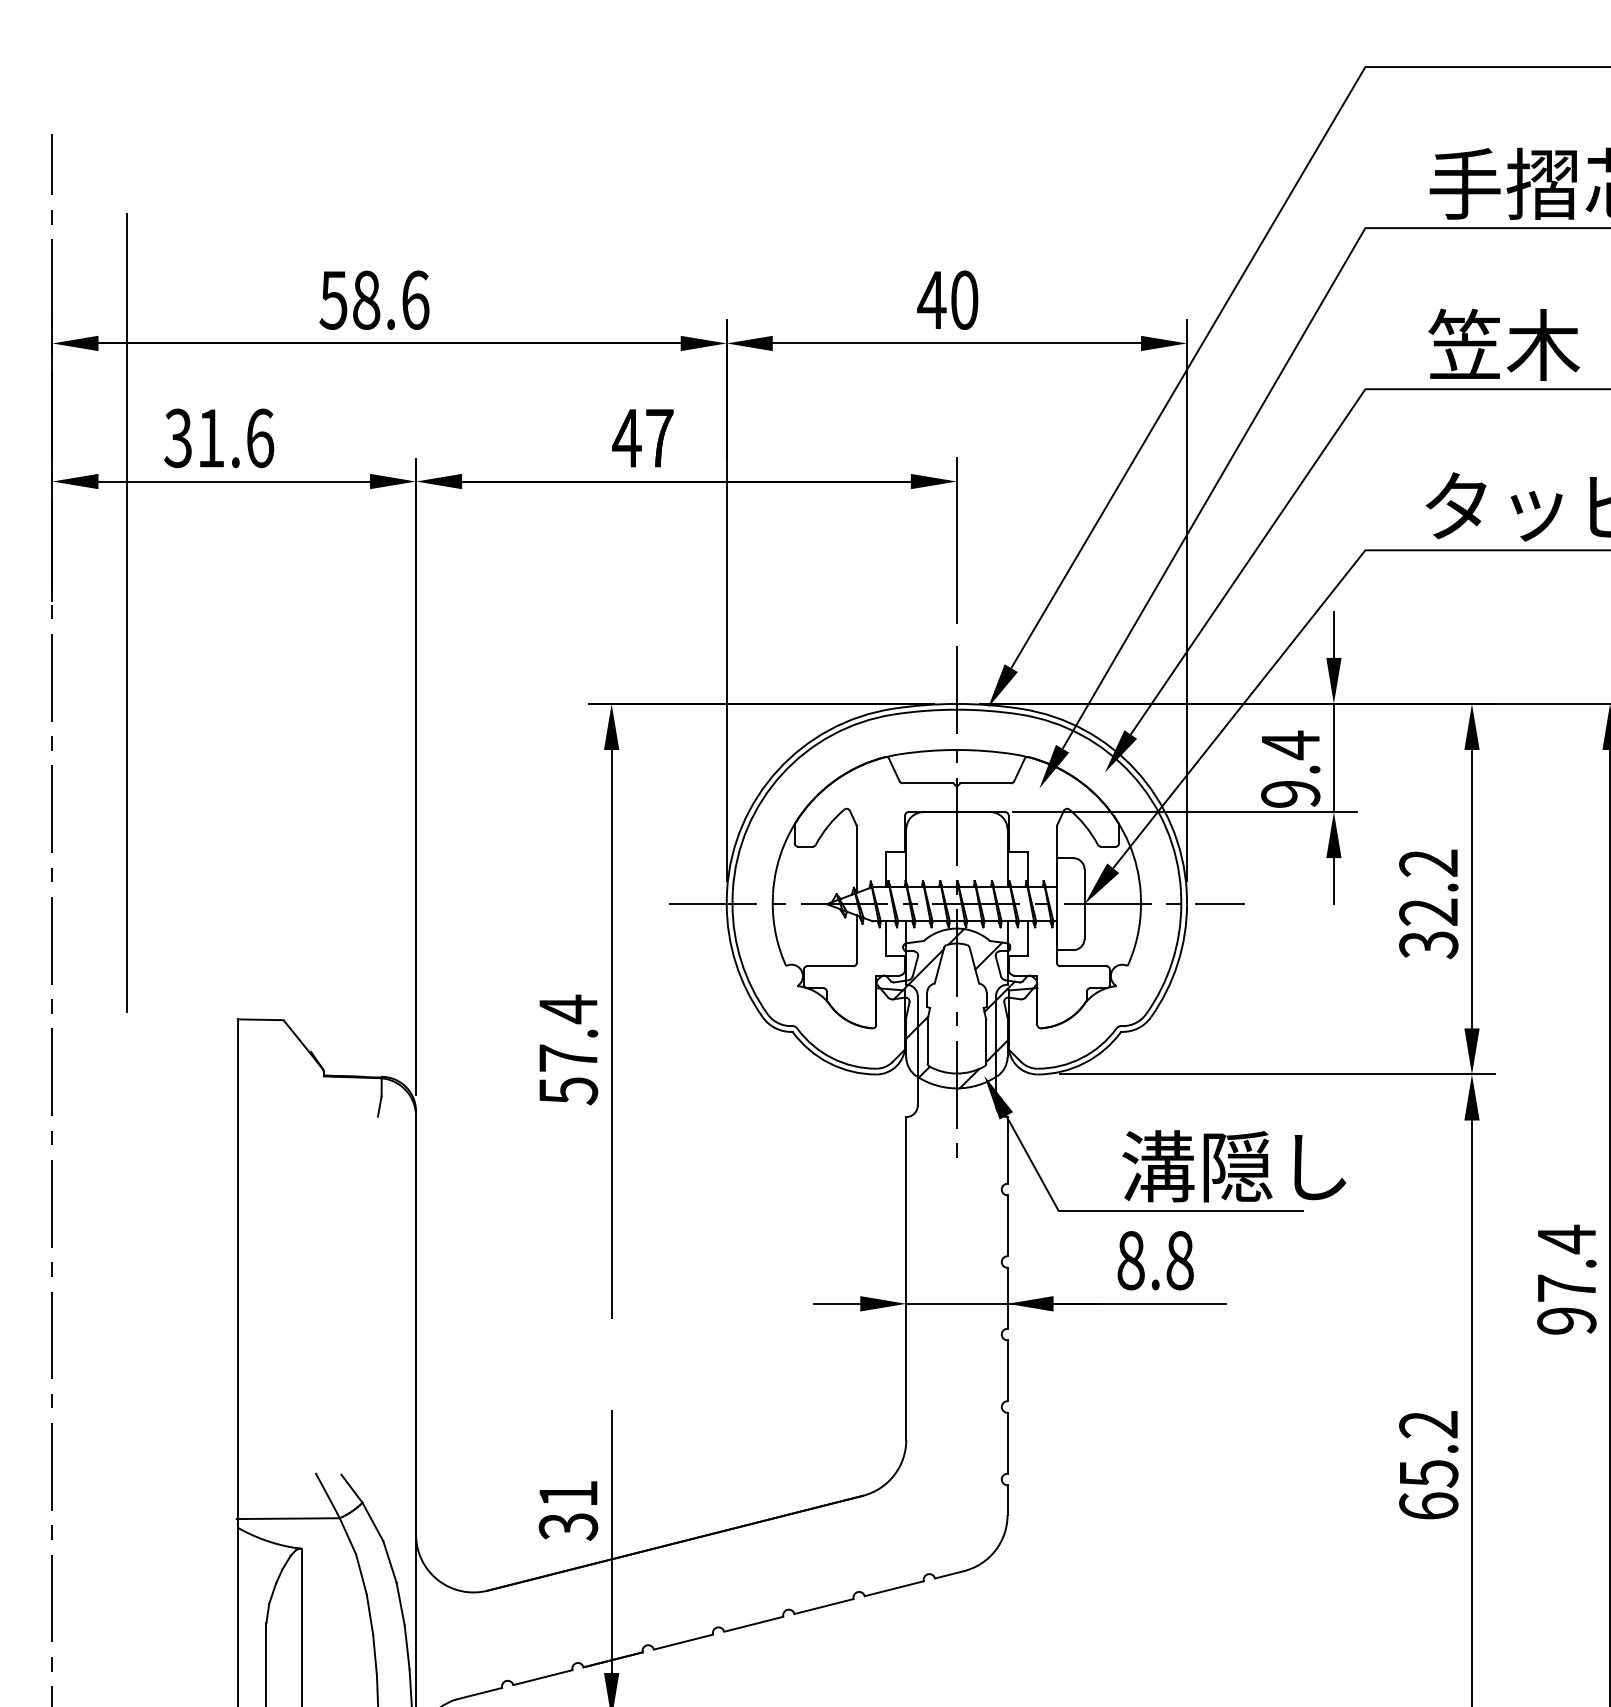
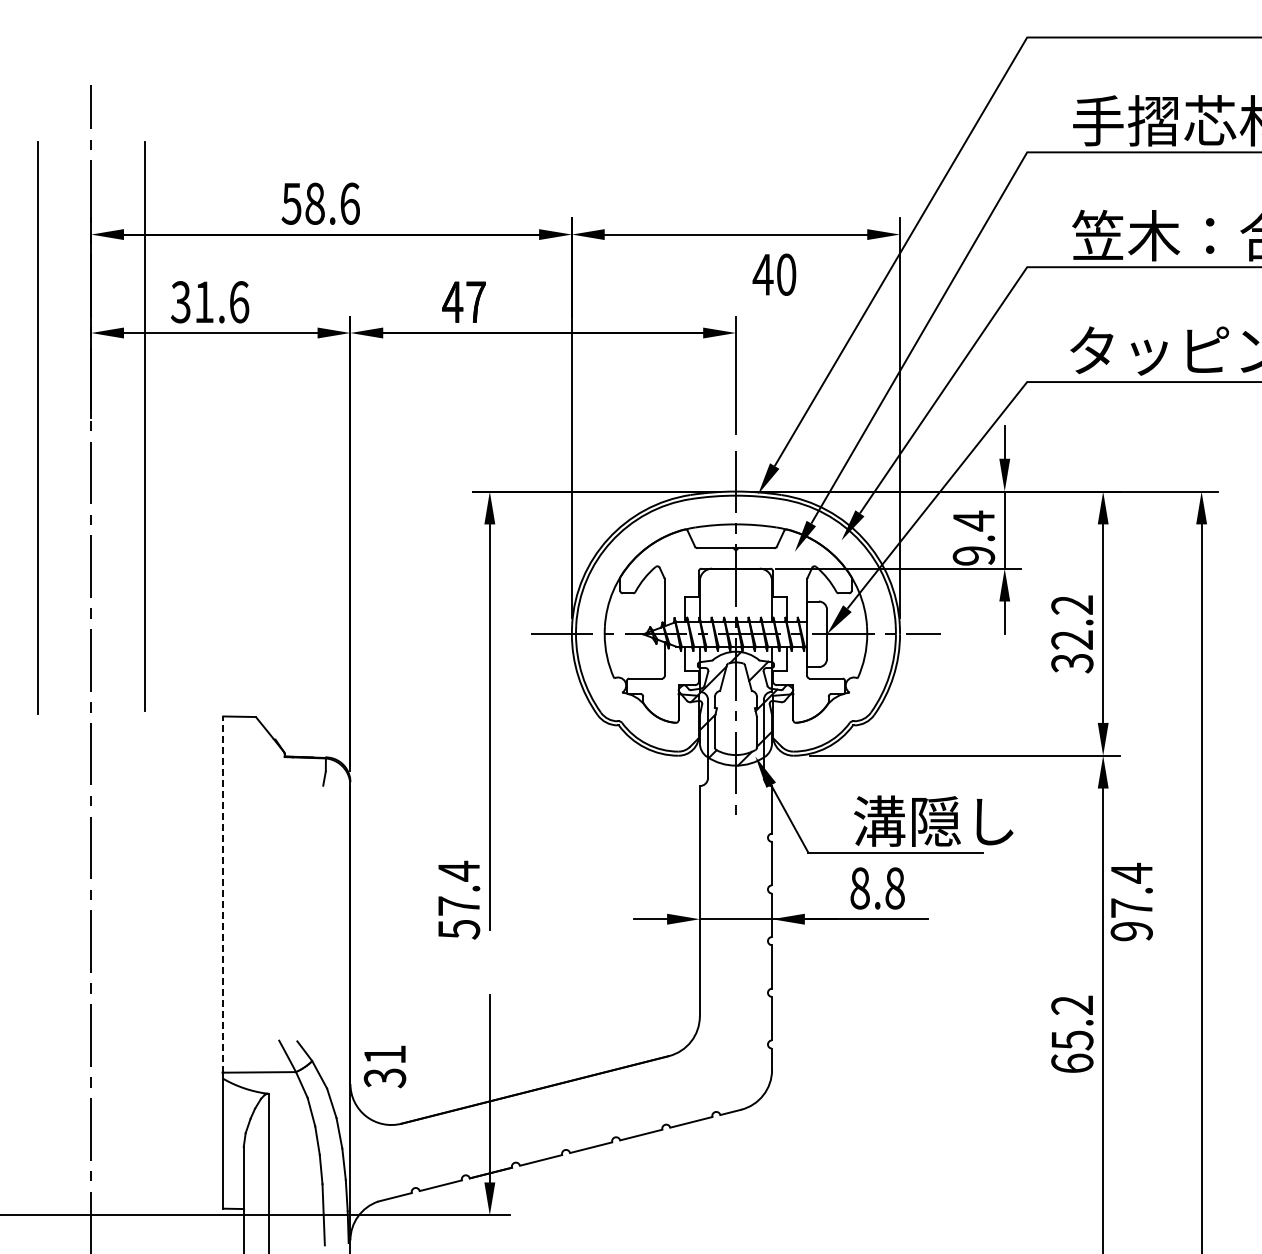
text: (947, 299) -> (774, 274), moved
text: (642, 437) -> (463, 301), moved
text: (569, 1048) -> (459, 899), moved
line: (238, 1269) -> (223, 894), solid -> dashed
text: (1566, 1278) -> (1131, 901), moved
text: (567, 1510) -> (384, 1066), moved

